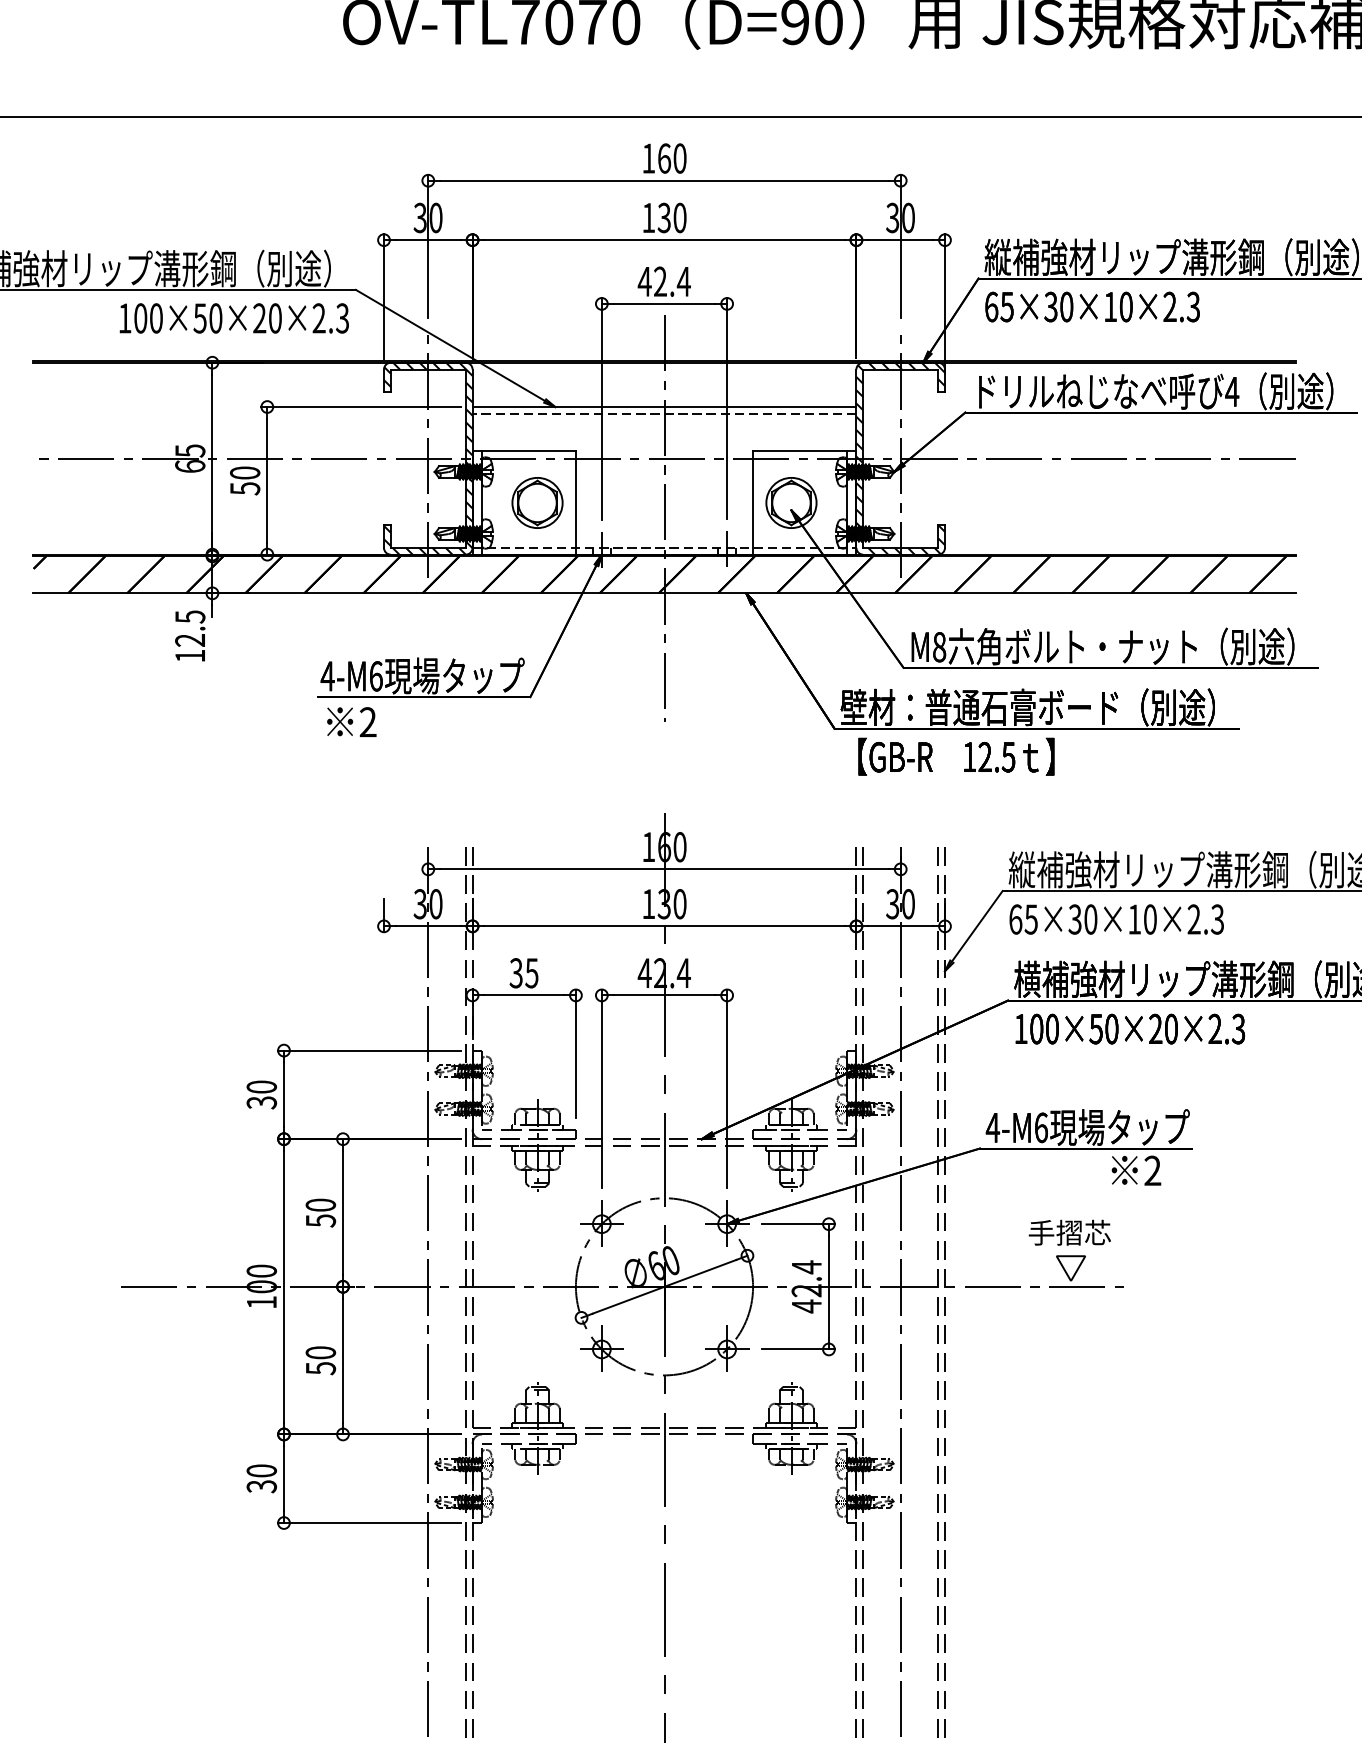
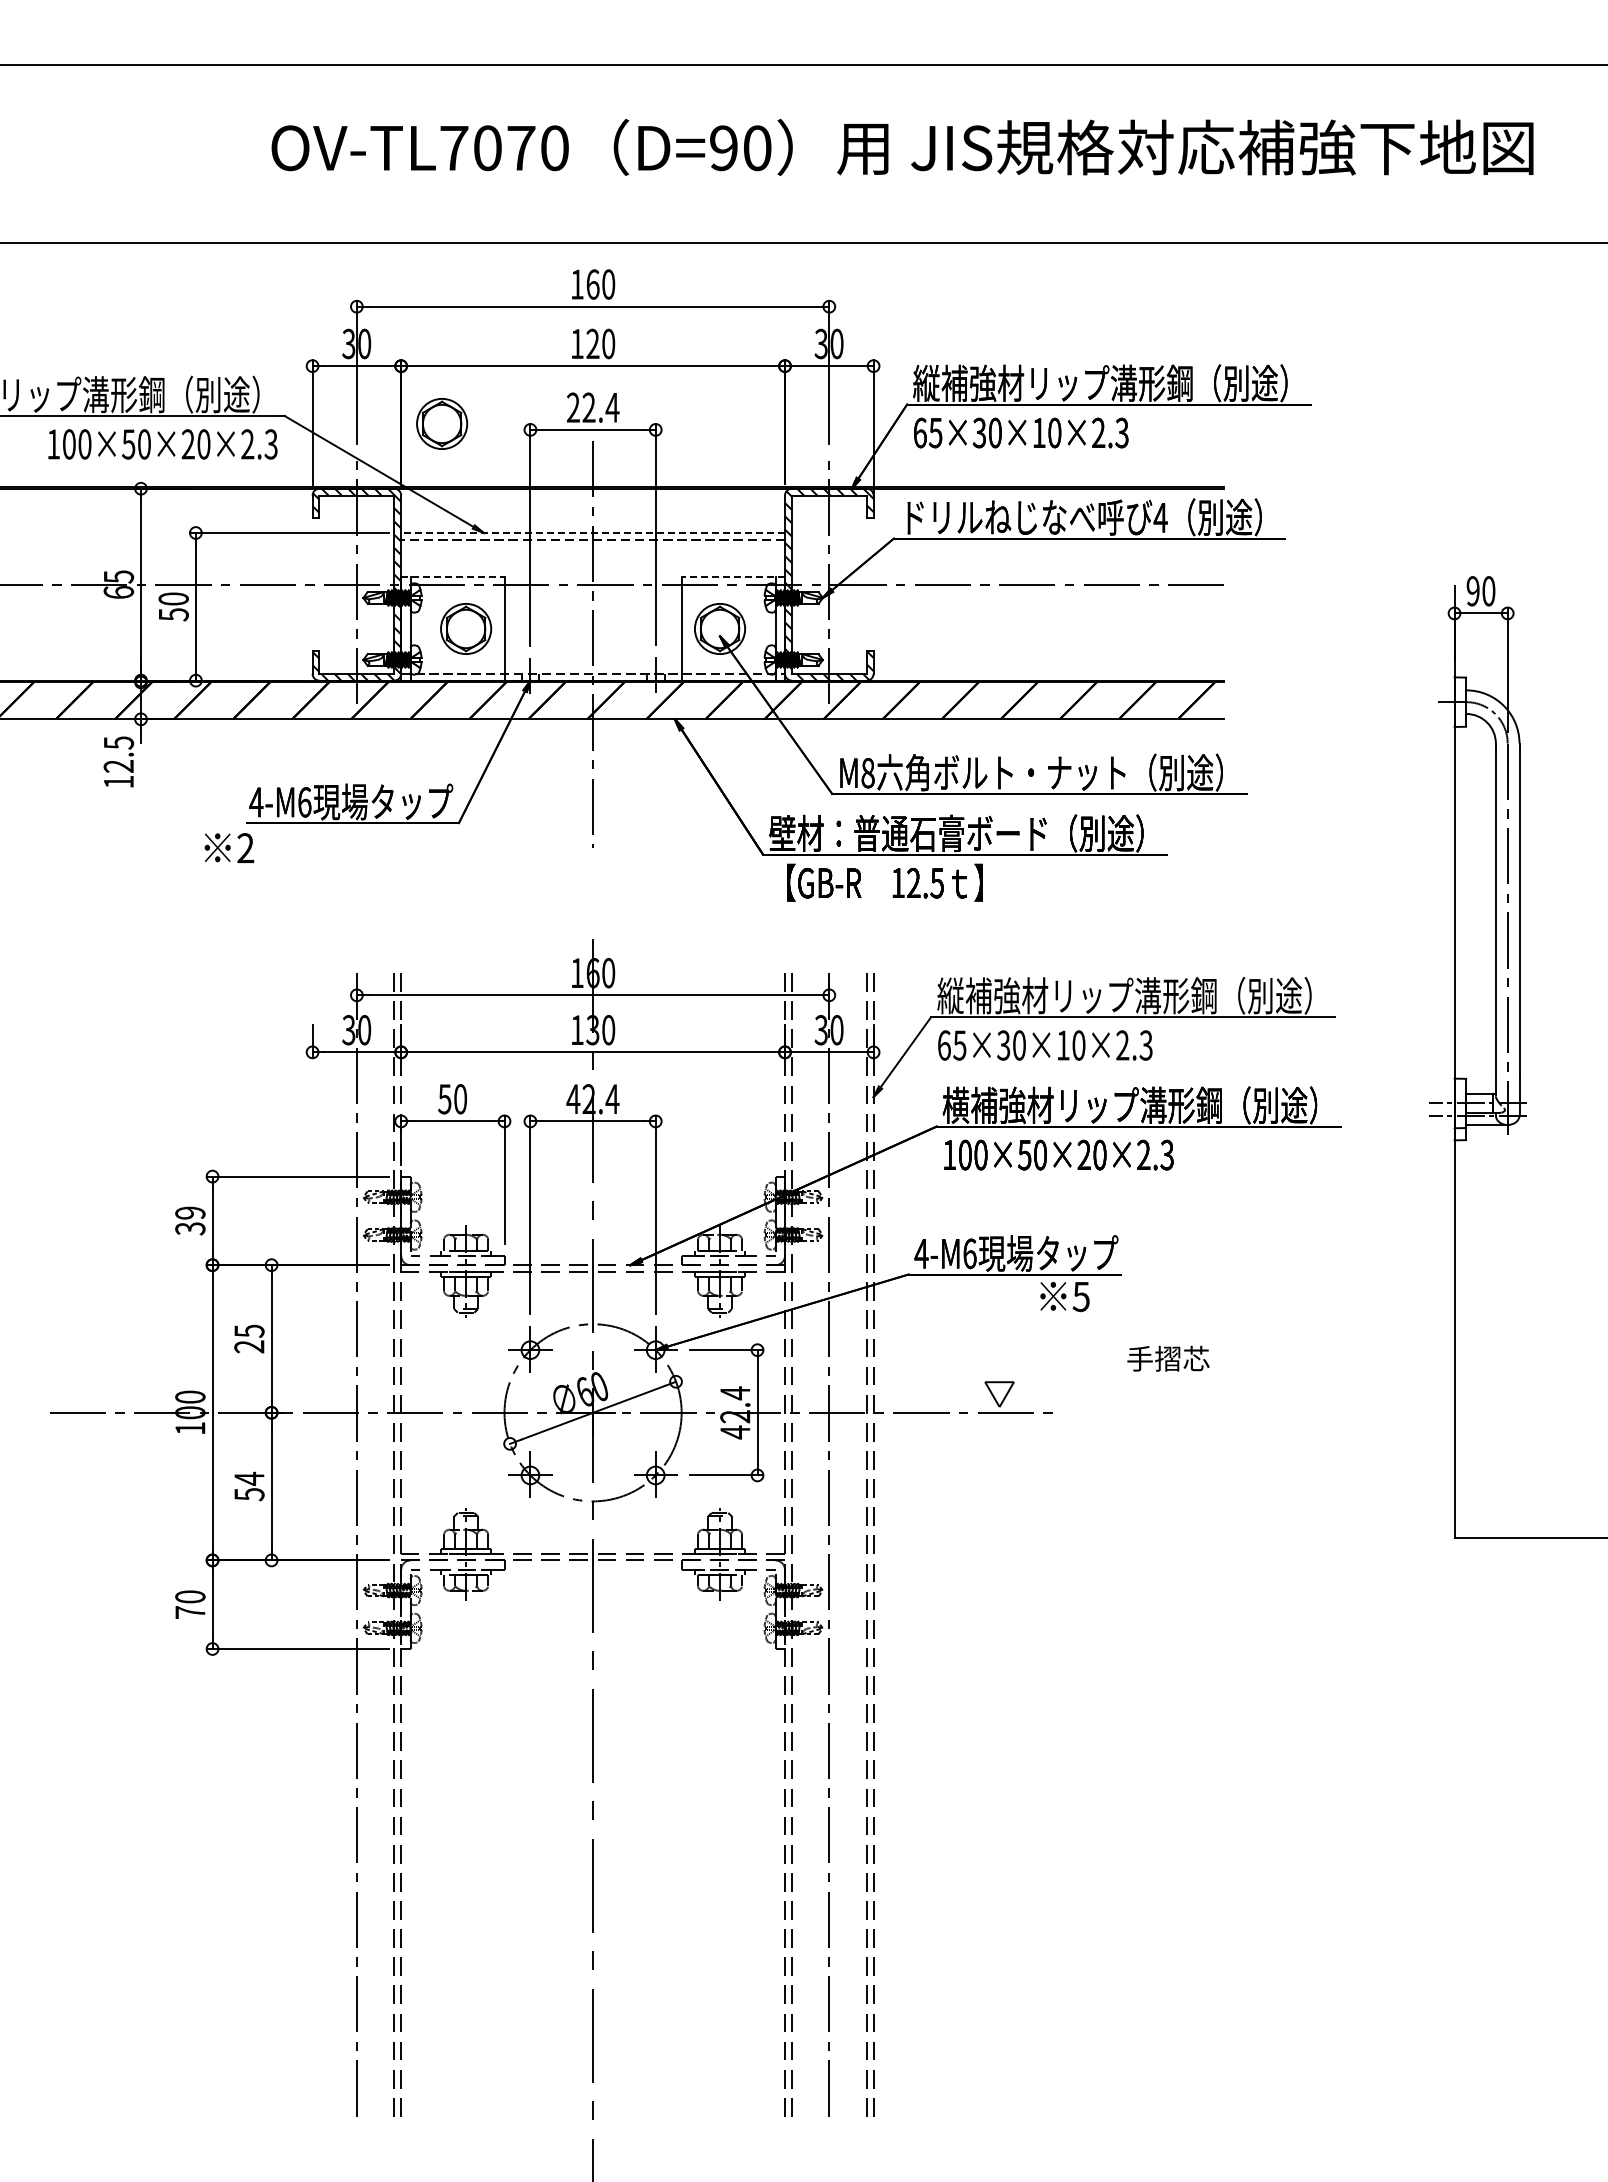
text: (663, 218) -> (592, 344), 130 -> 120
text: (644, 281) -> (573, 407), 42.4 -> 22.4
part: (513, 297) -> (442, 423), added
line: (664, 407) -> (593, 533), solid -> dashed
line: (523, 451) -> (452, 577), solid -> dashed
line: (804, 451) -> (733, 577), solid -> dashed
text: (351, 721) -> (229, 847), moved
text: (523, 973) -> (452, 1099), 35 -> 50
text: (261, 1086) -> (190, 1212), 30 -> 39
text: (1151, 1170) -> (1080, 1296), 2 -> 5
text: (320, 1212) -> (249, 1338), 50 -> 25
text: (1069, 1232) -> (1168, 1358), moved
text: (320, 1352) -> (249, 1478), 50 -> 54
text: (261, 1486) -> (190, 1612), 30 -> 70

